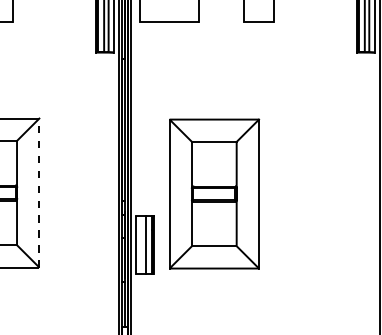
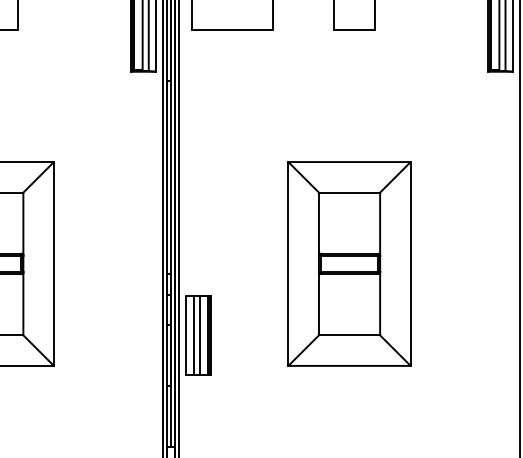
line: (39, 192) -> (54, 263), dashed -> solid
part: (214, 193) -> (349, 263), moved
line: (141, 244) -> (193, 334), added

